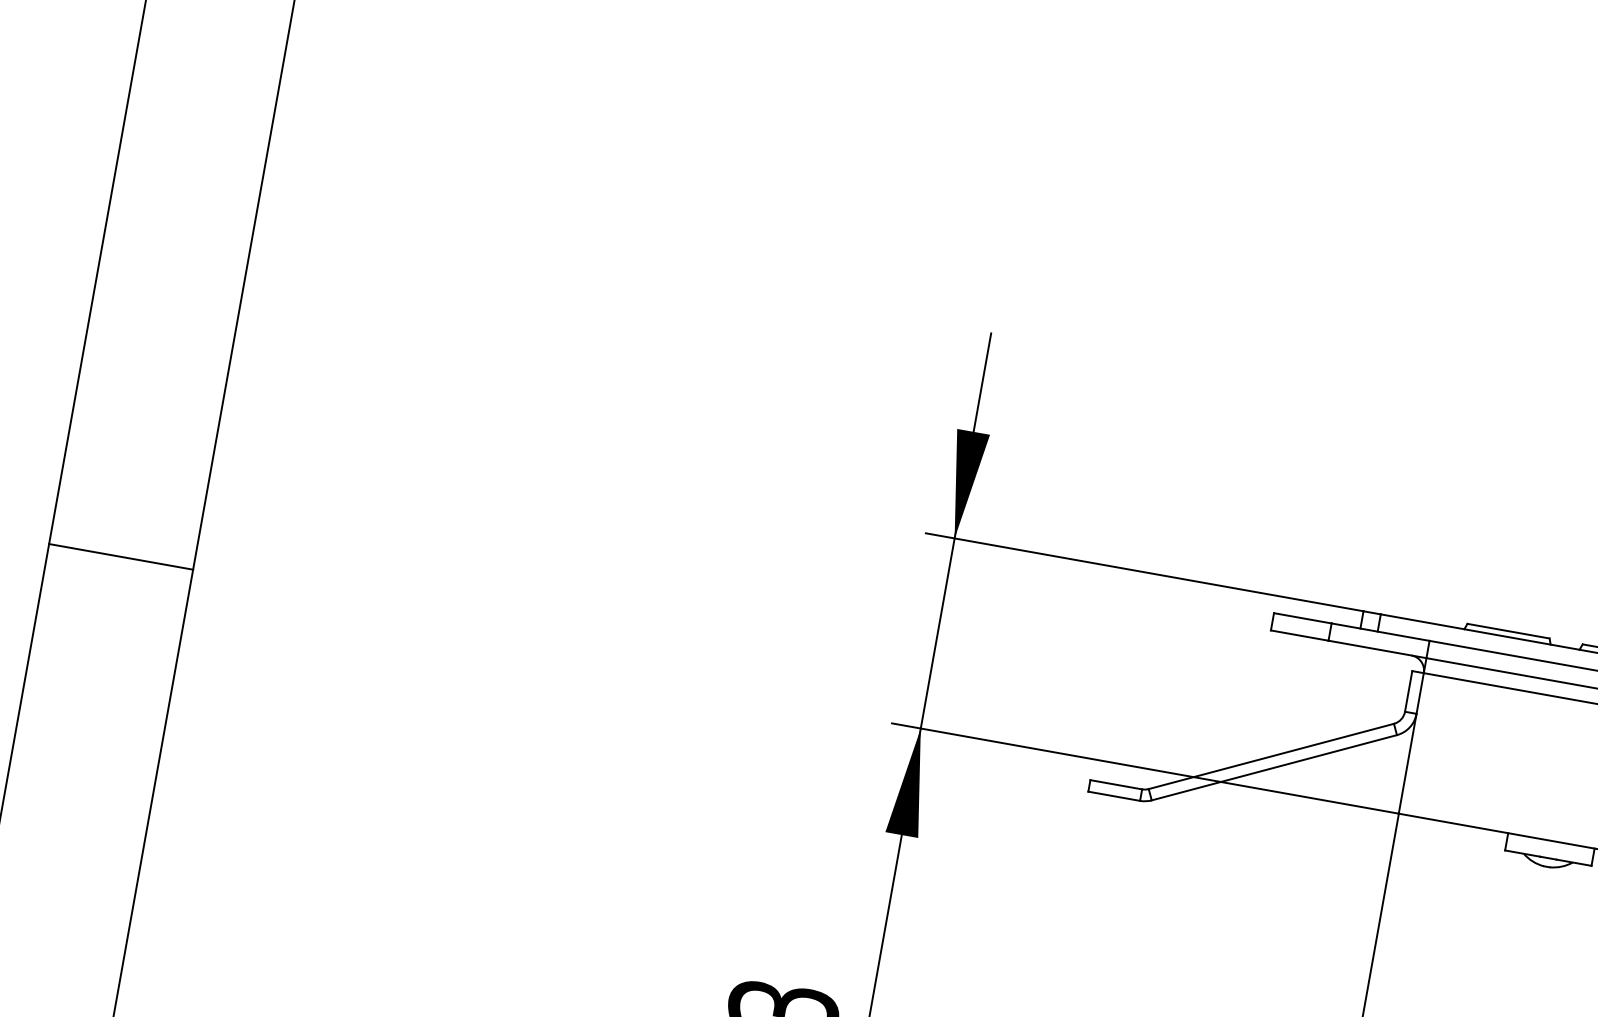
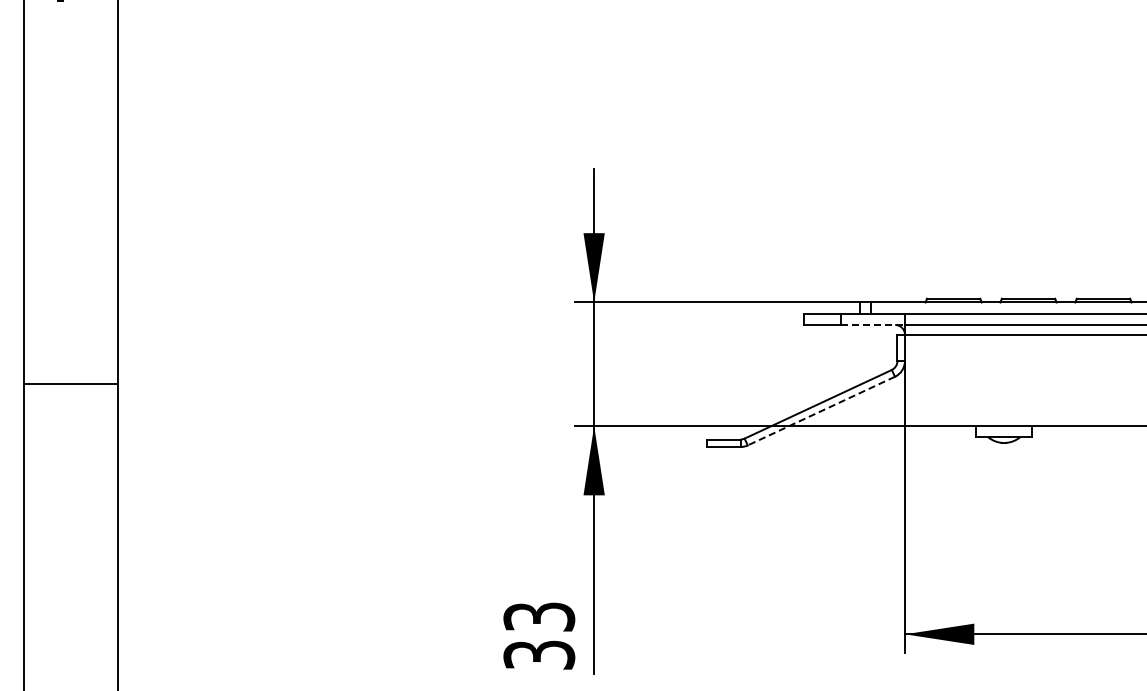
line: (120, 556) -> (70, 383), moved
line: (1378, 648) -> (873, 324), solid -> dashed
line: (1272, 768) -> (820, 411), solid -> dashed

